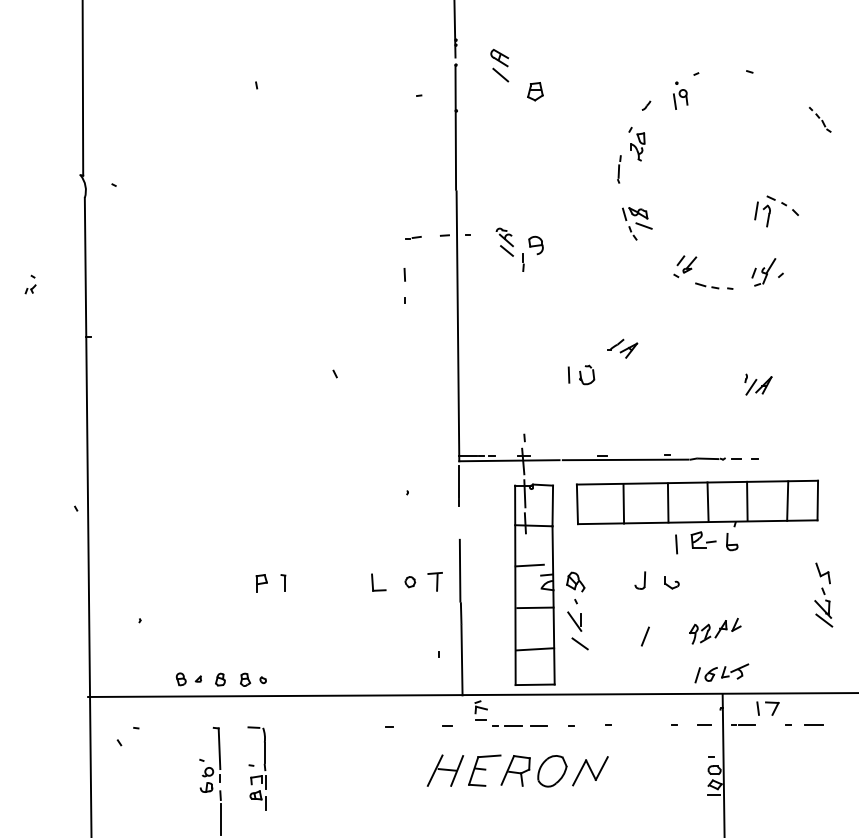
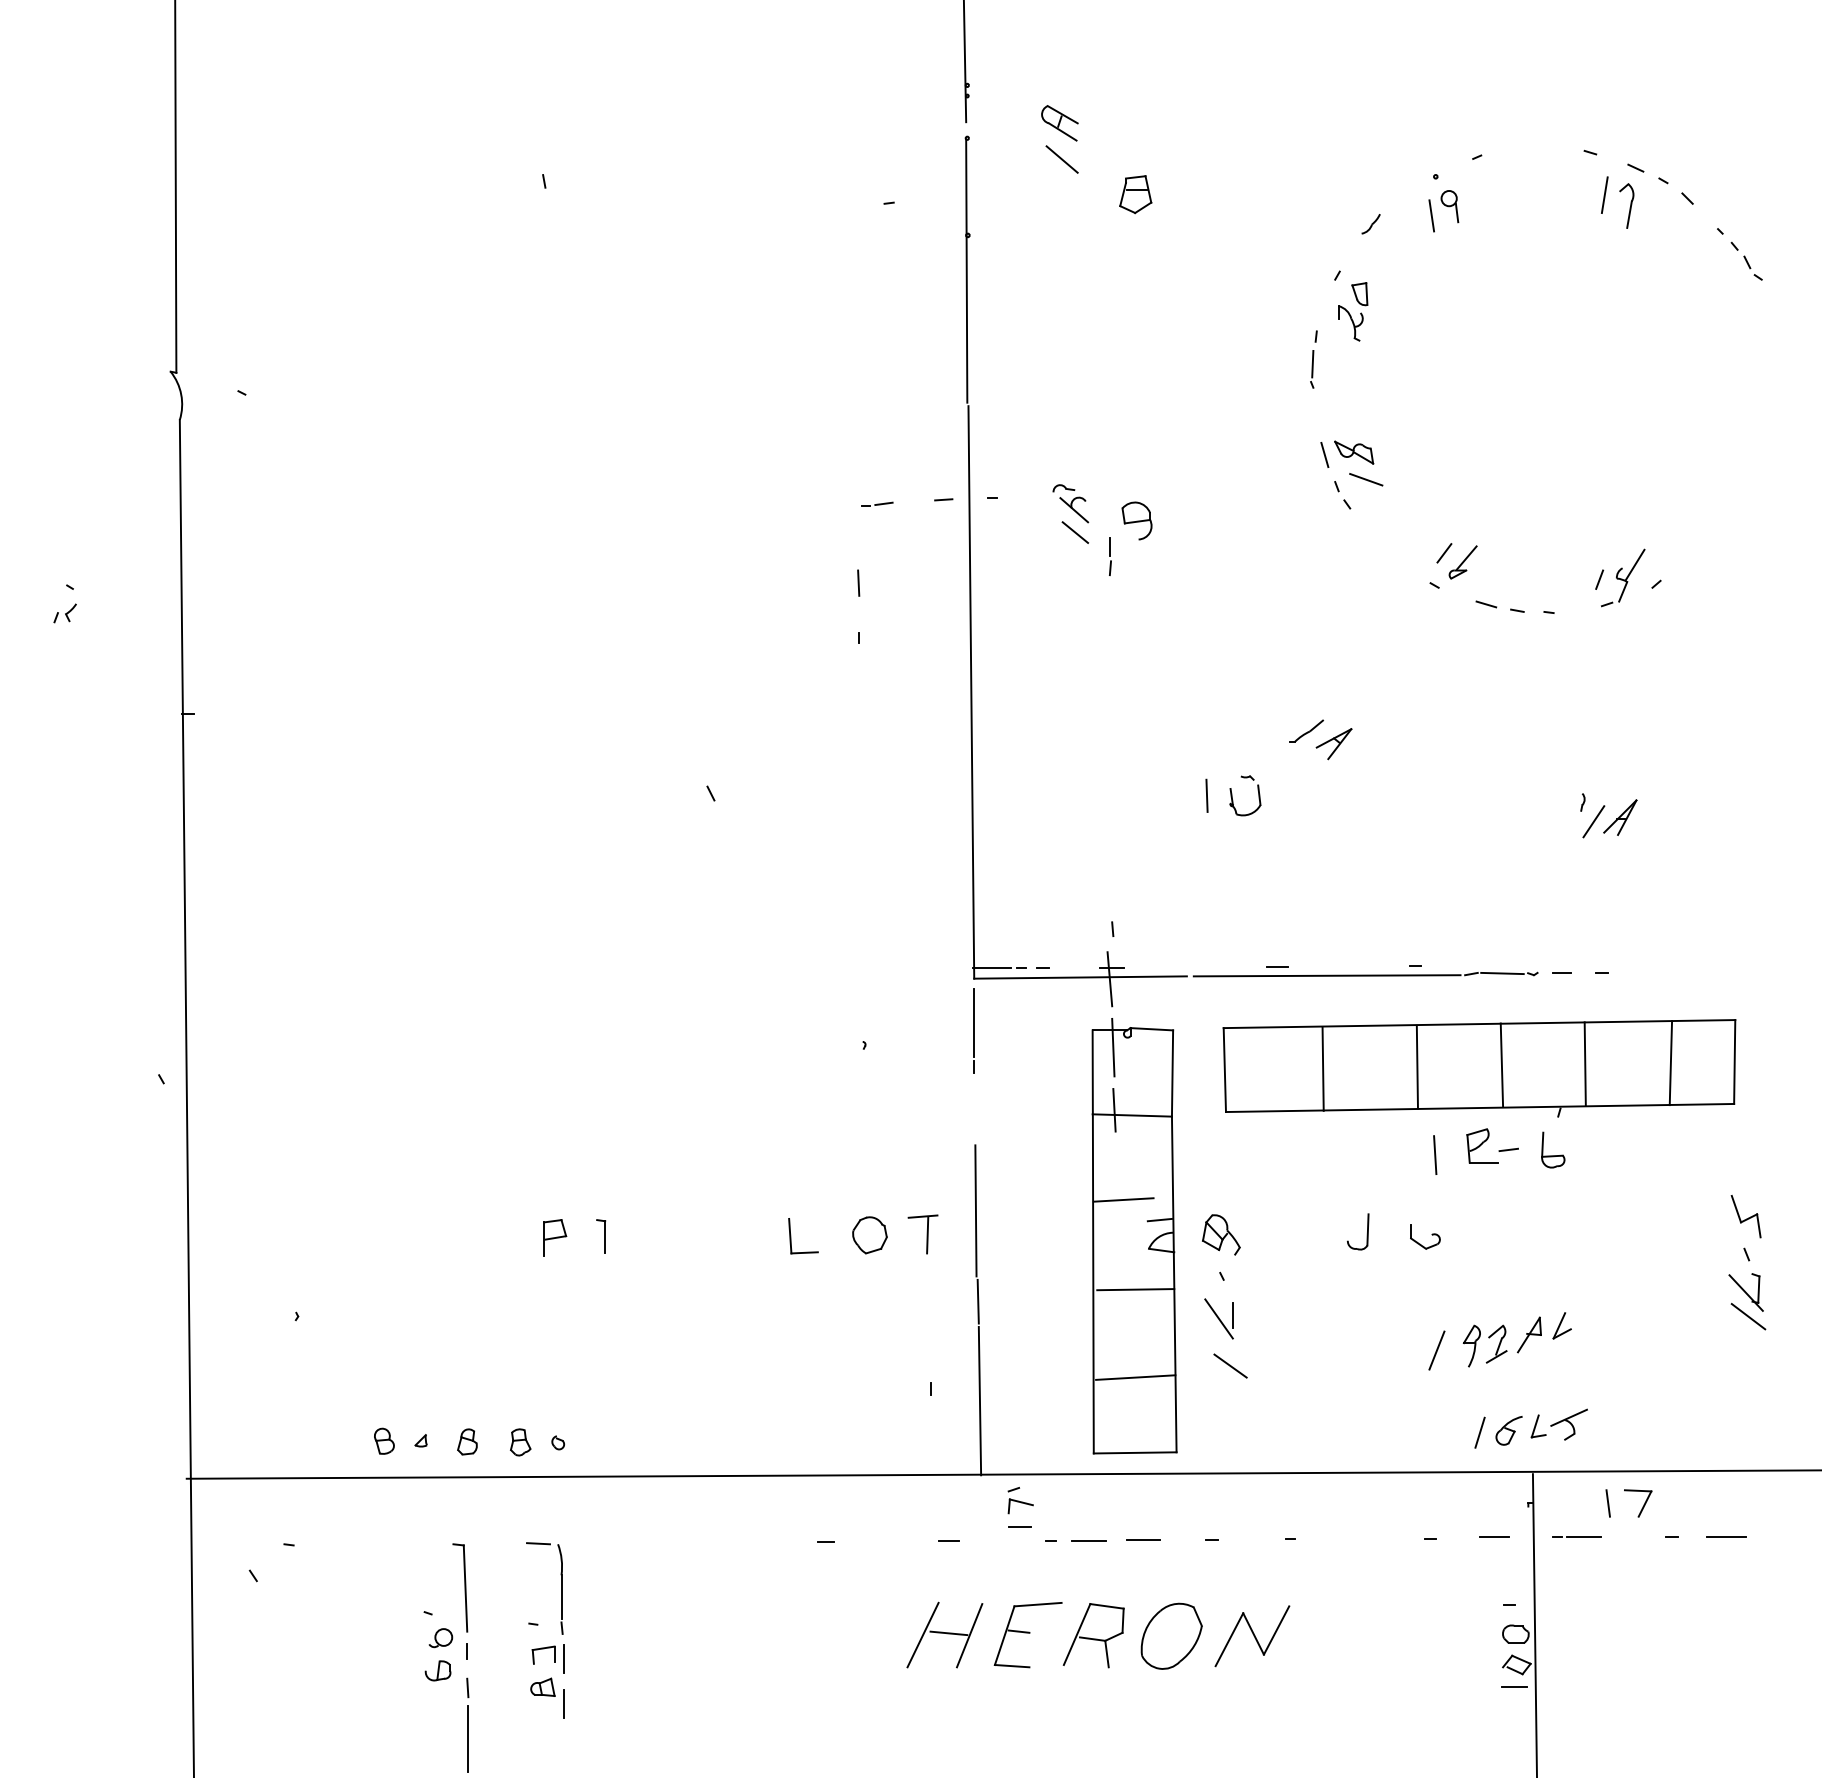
part: (776, 211) -> (1647, 196), moved
part: (410, 581) -> (870, 1233), size x1.67
line: (644, 636) -> (1434, 1350), moved

